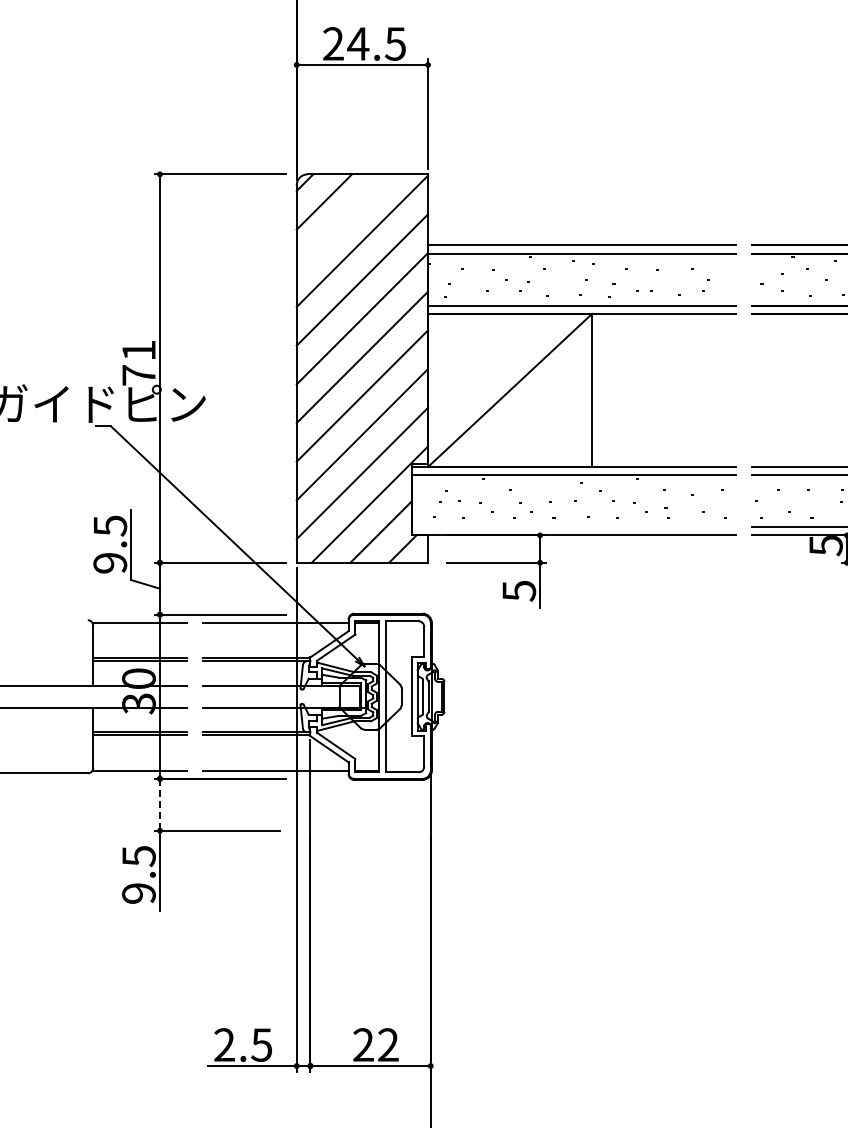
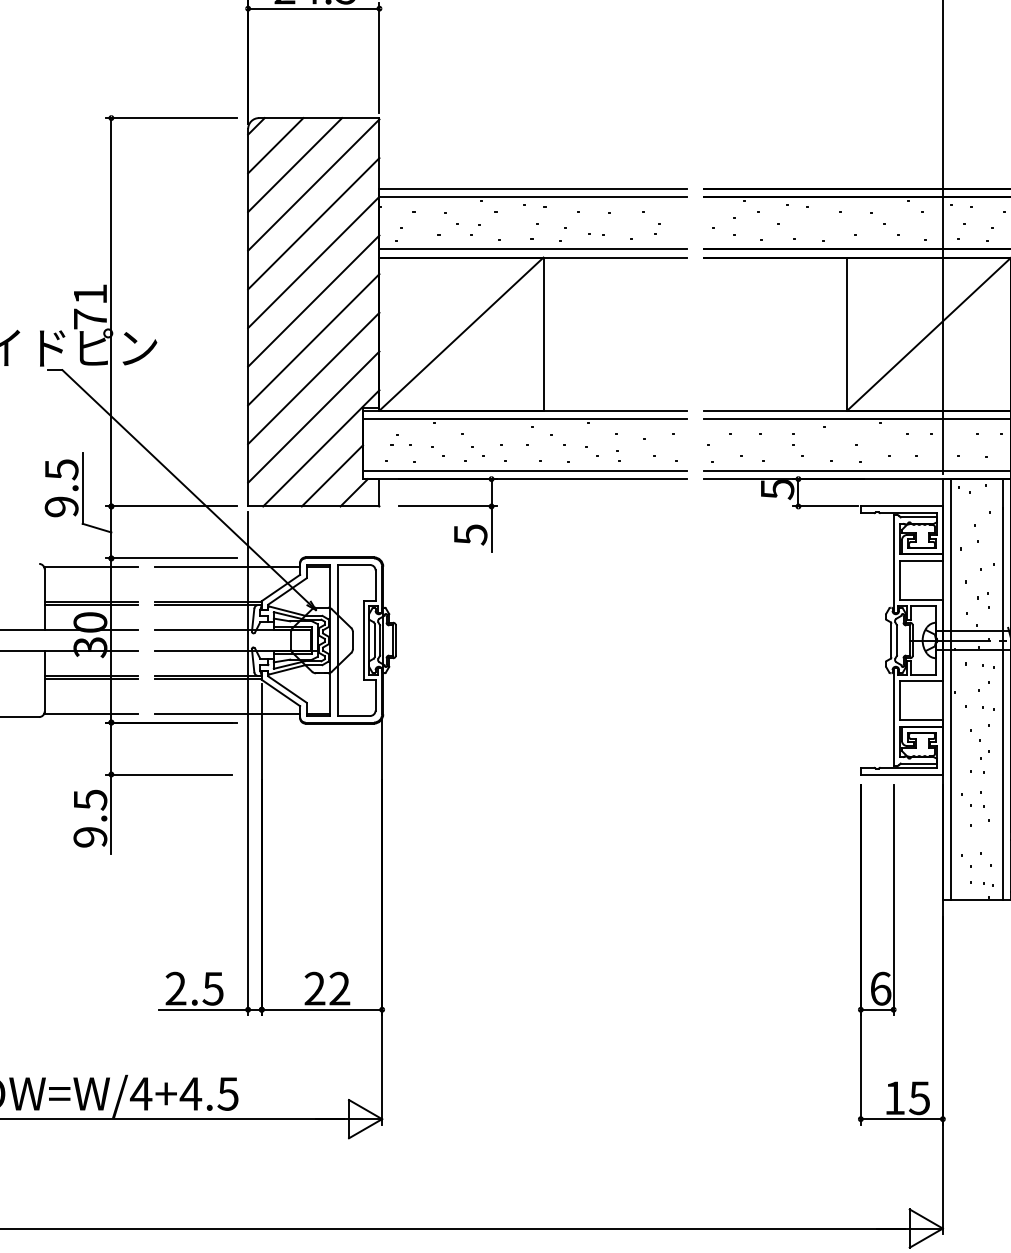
line: (344, 221) -> (295, 165), added
line: (574, 526) -> (525, 470), added
line: (160, 804) -> (111, 748), dashed -> solid

